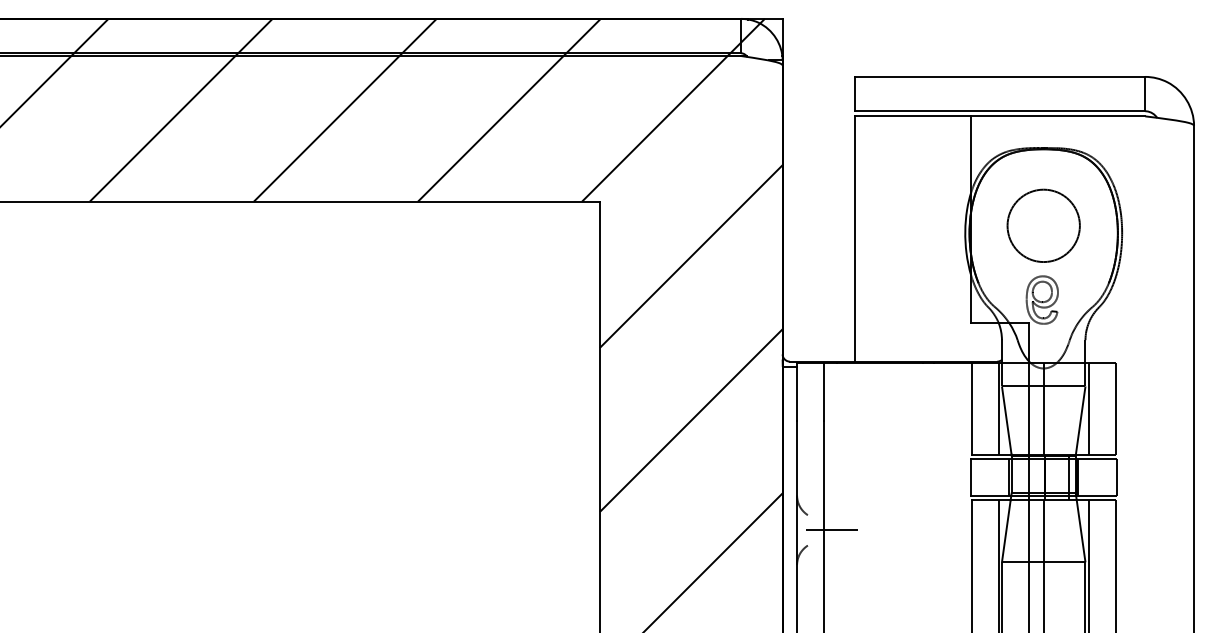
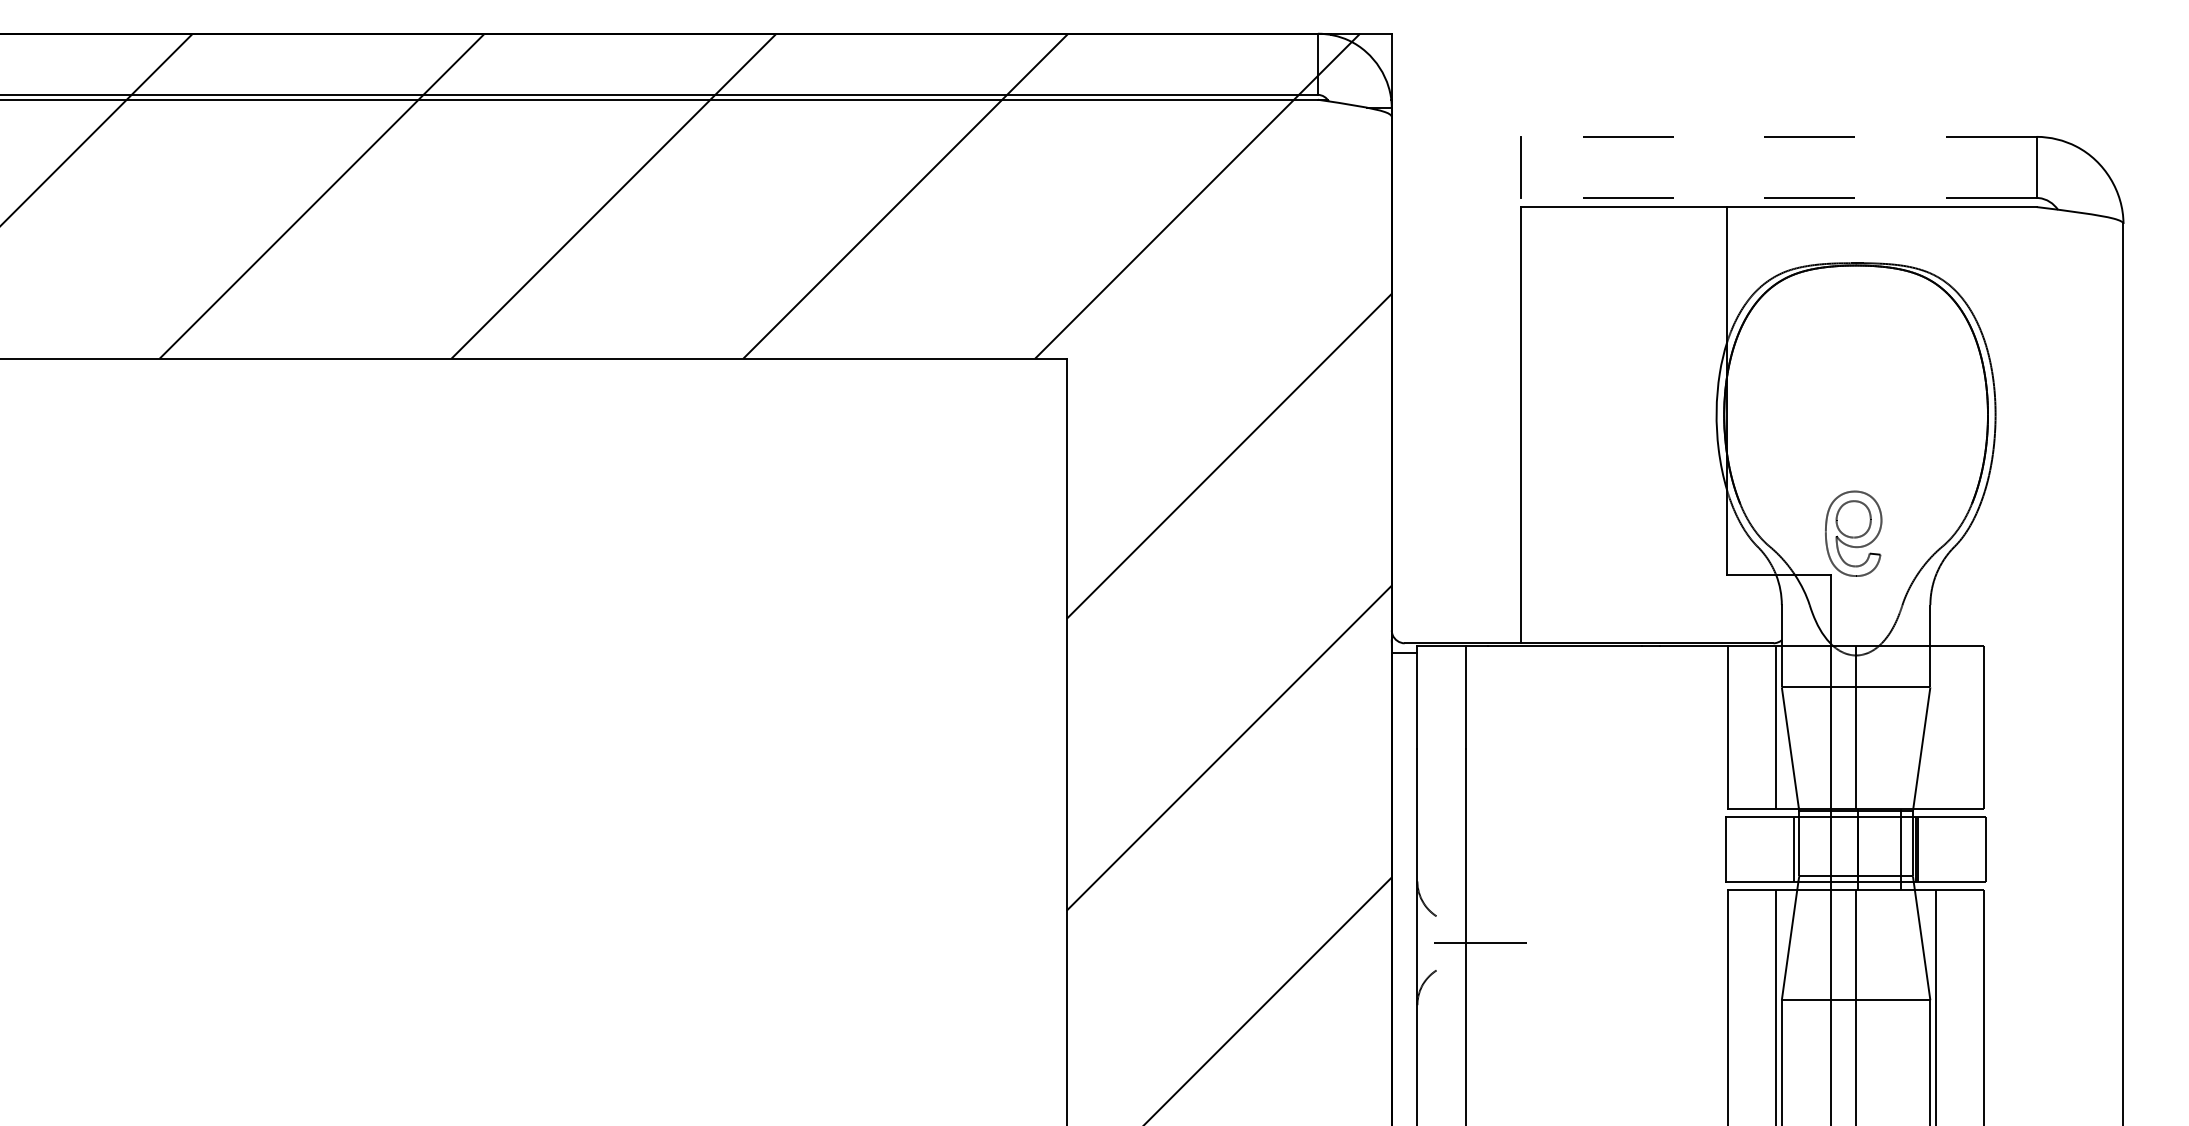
line: (1000, 76) -> (1779, 136), solid -> dashed
line: (1000, 111) -> (1779, 198), solid -> dashed
circle: (1043, 225) -> (1855, 401), removed
line: (1088, 408) -> (1935, 726), removed

